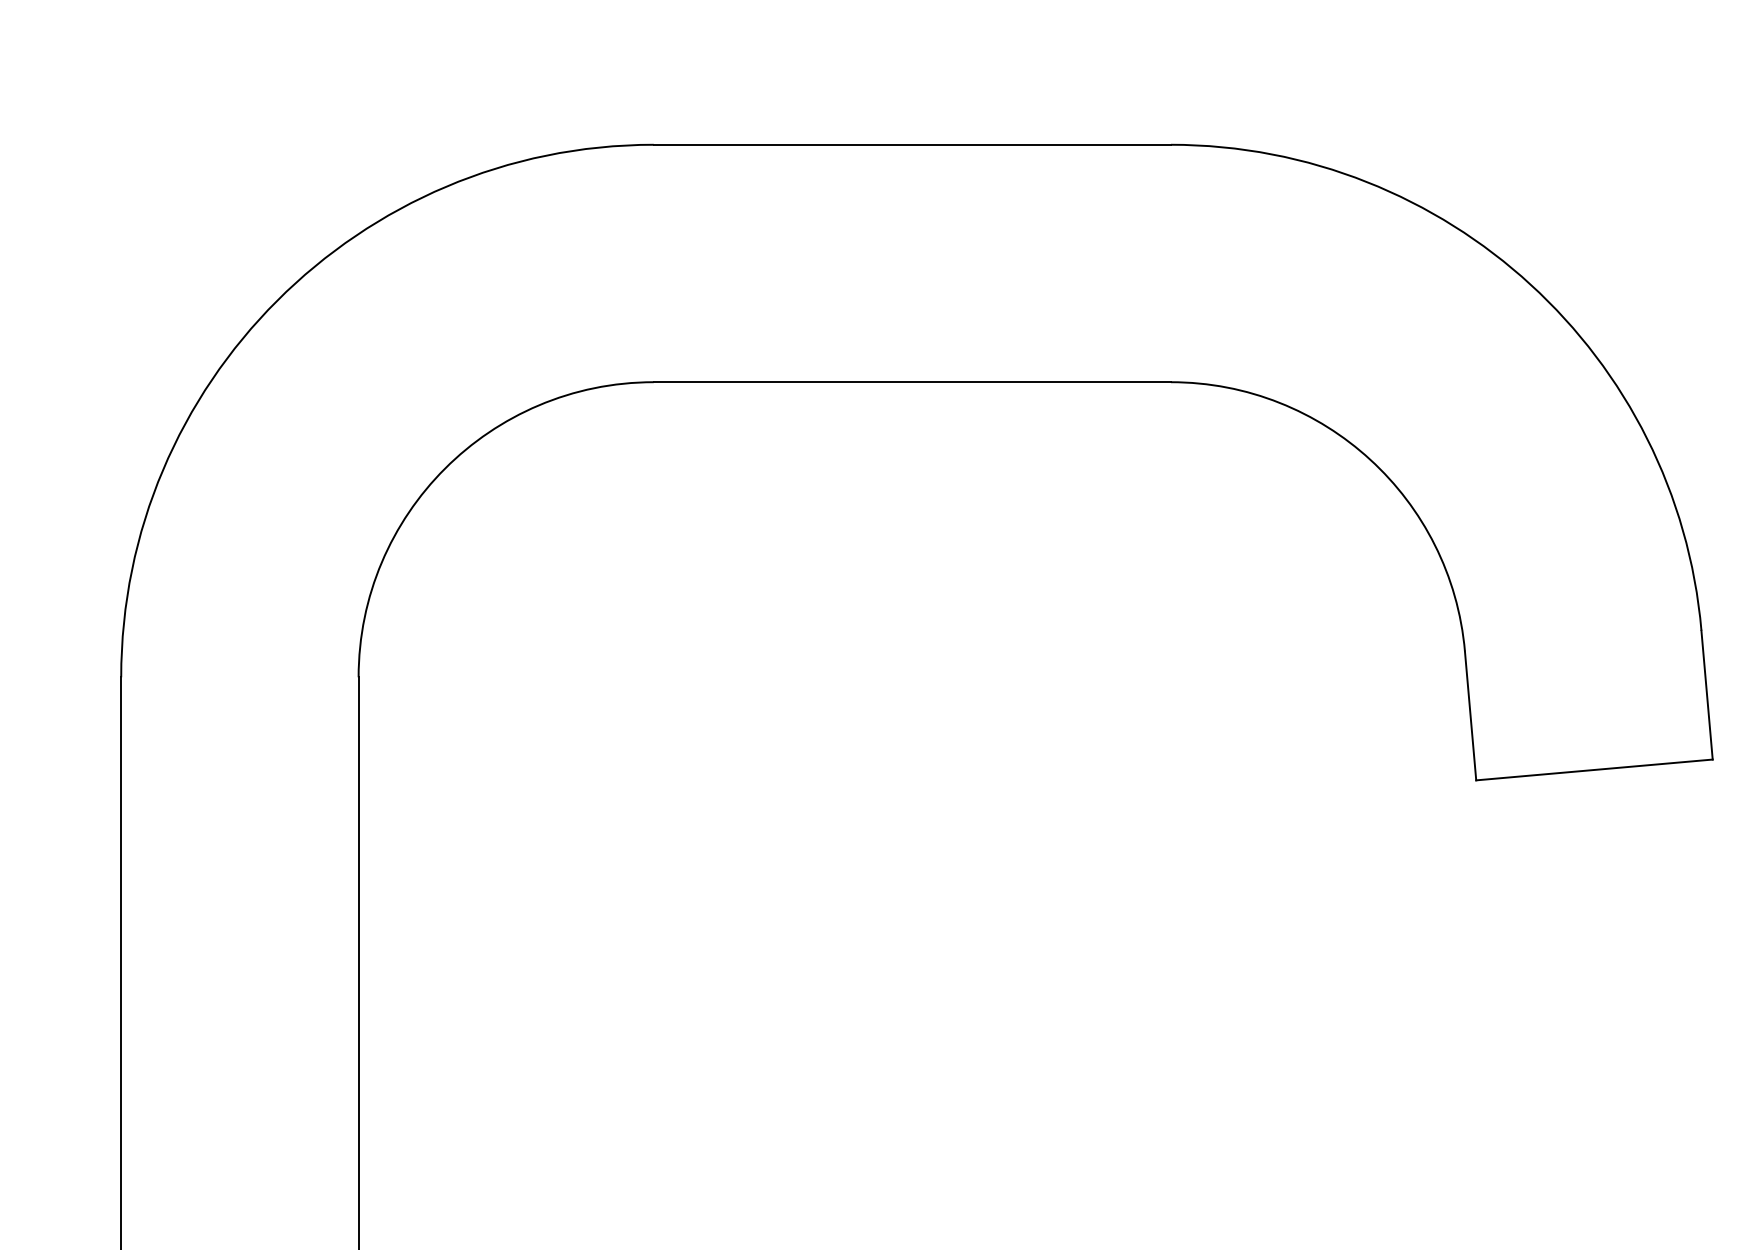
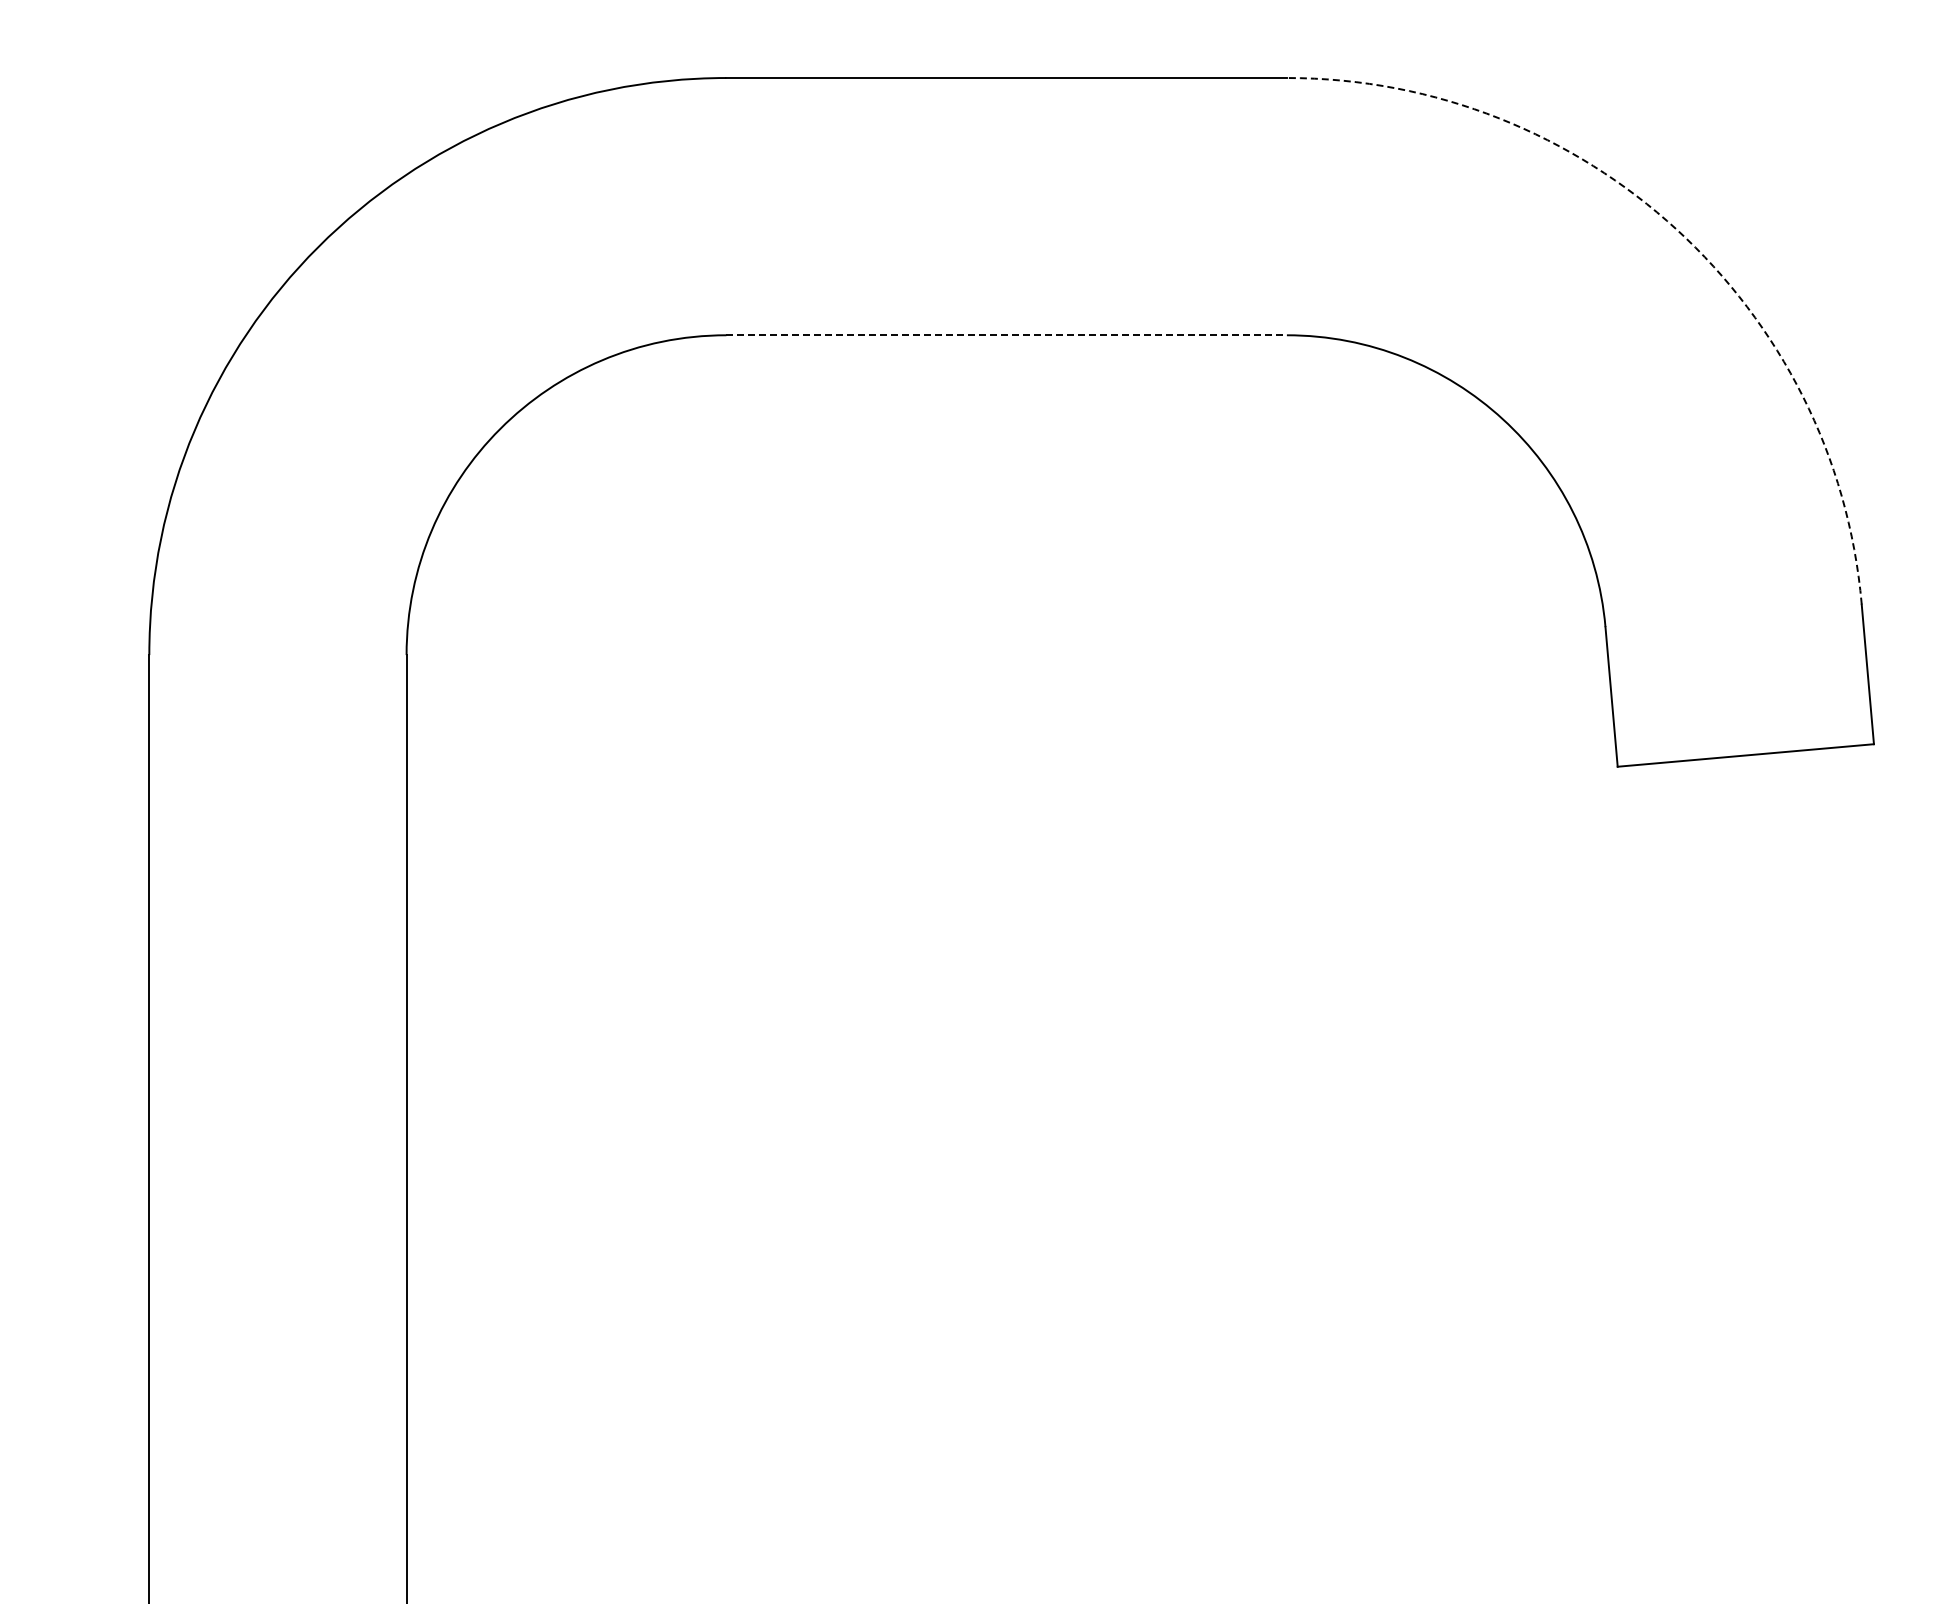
arc: (1530, 284) -> (1676, 229), solid -> dashed
line: (913, 382) -> (1007, 335), solid -> dashed

